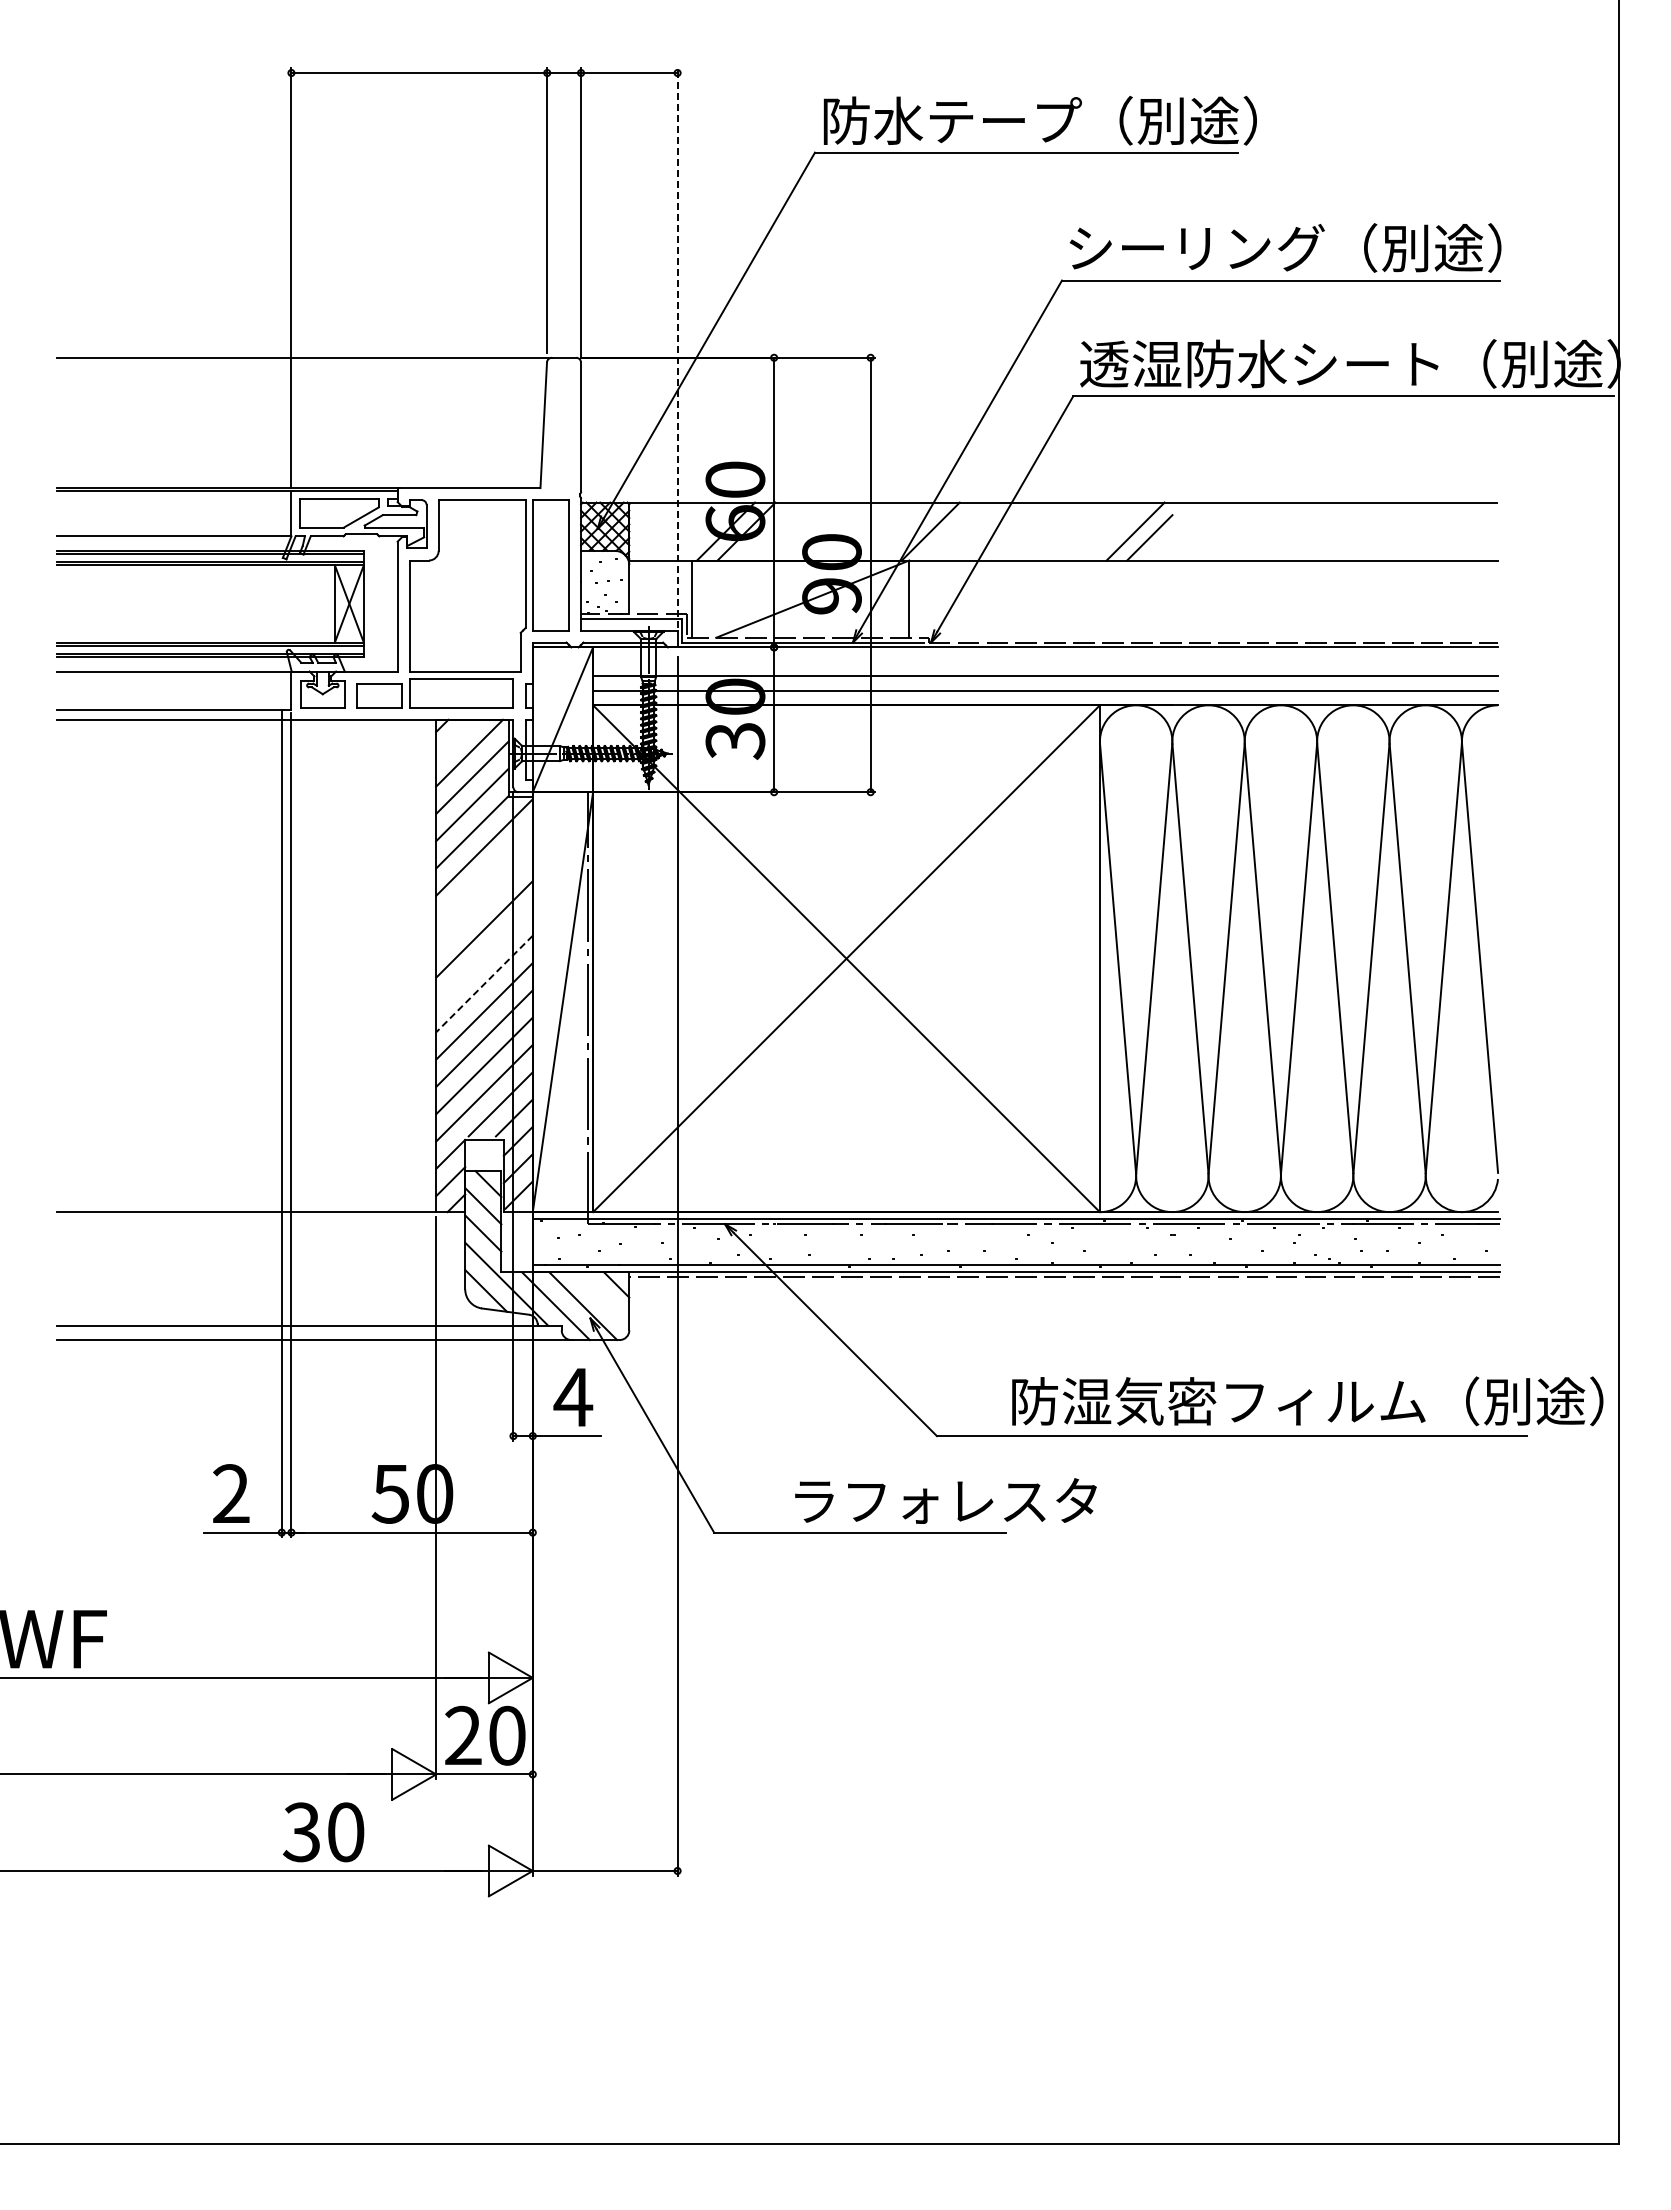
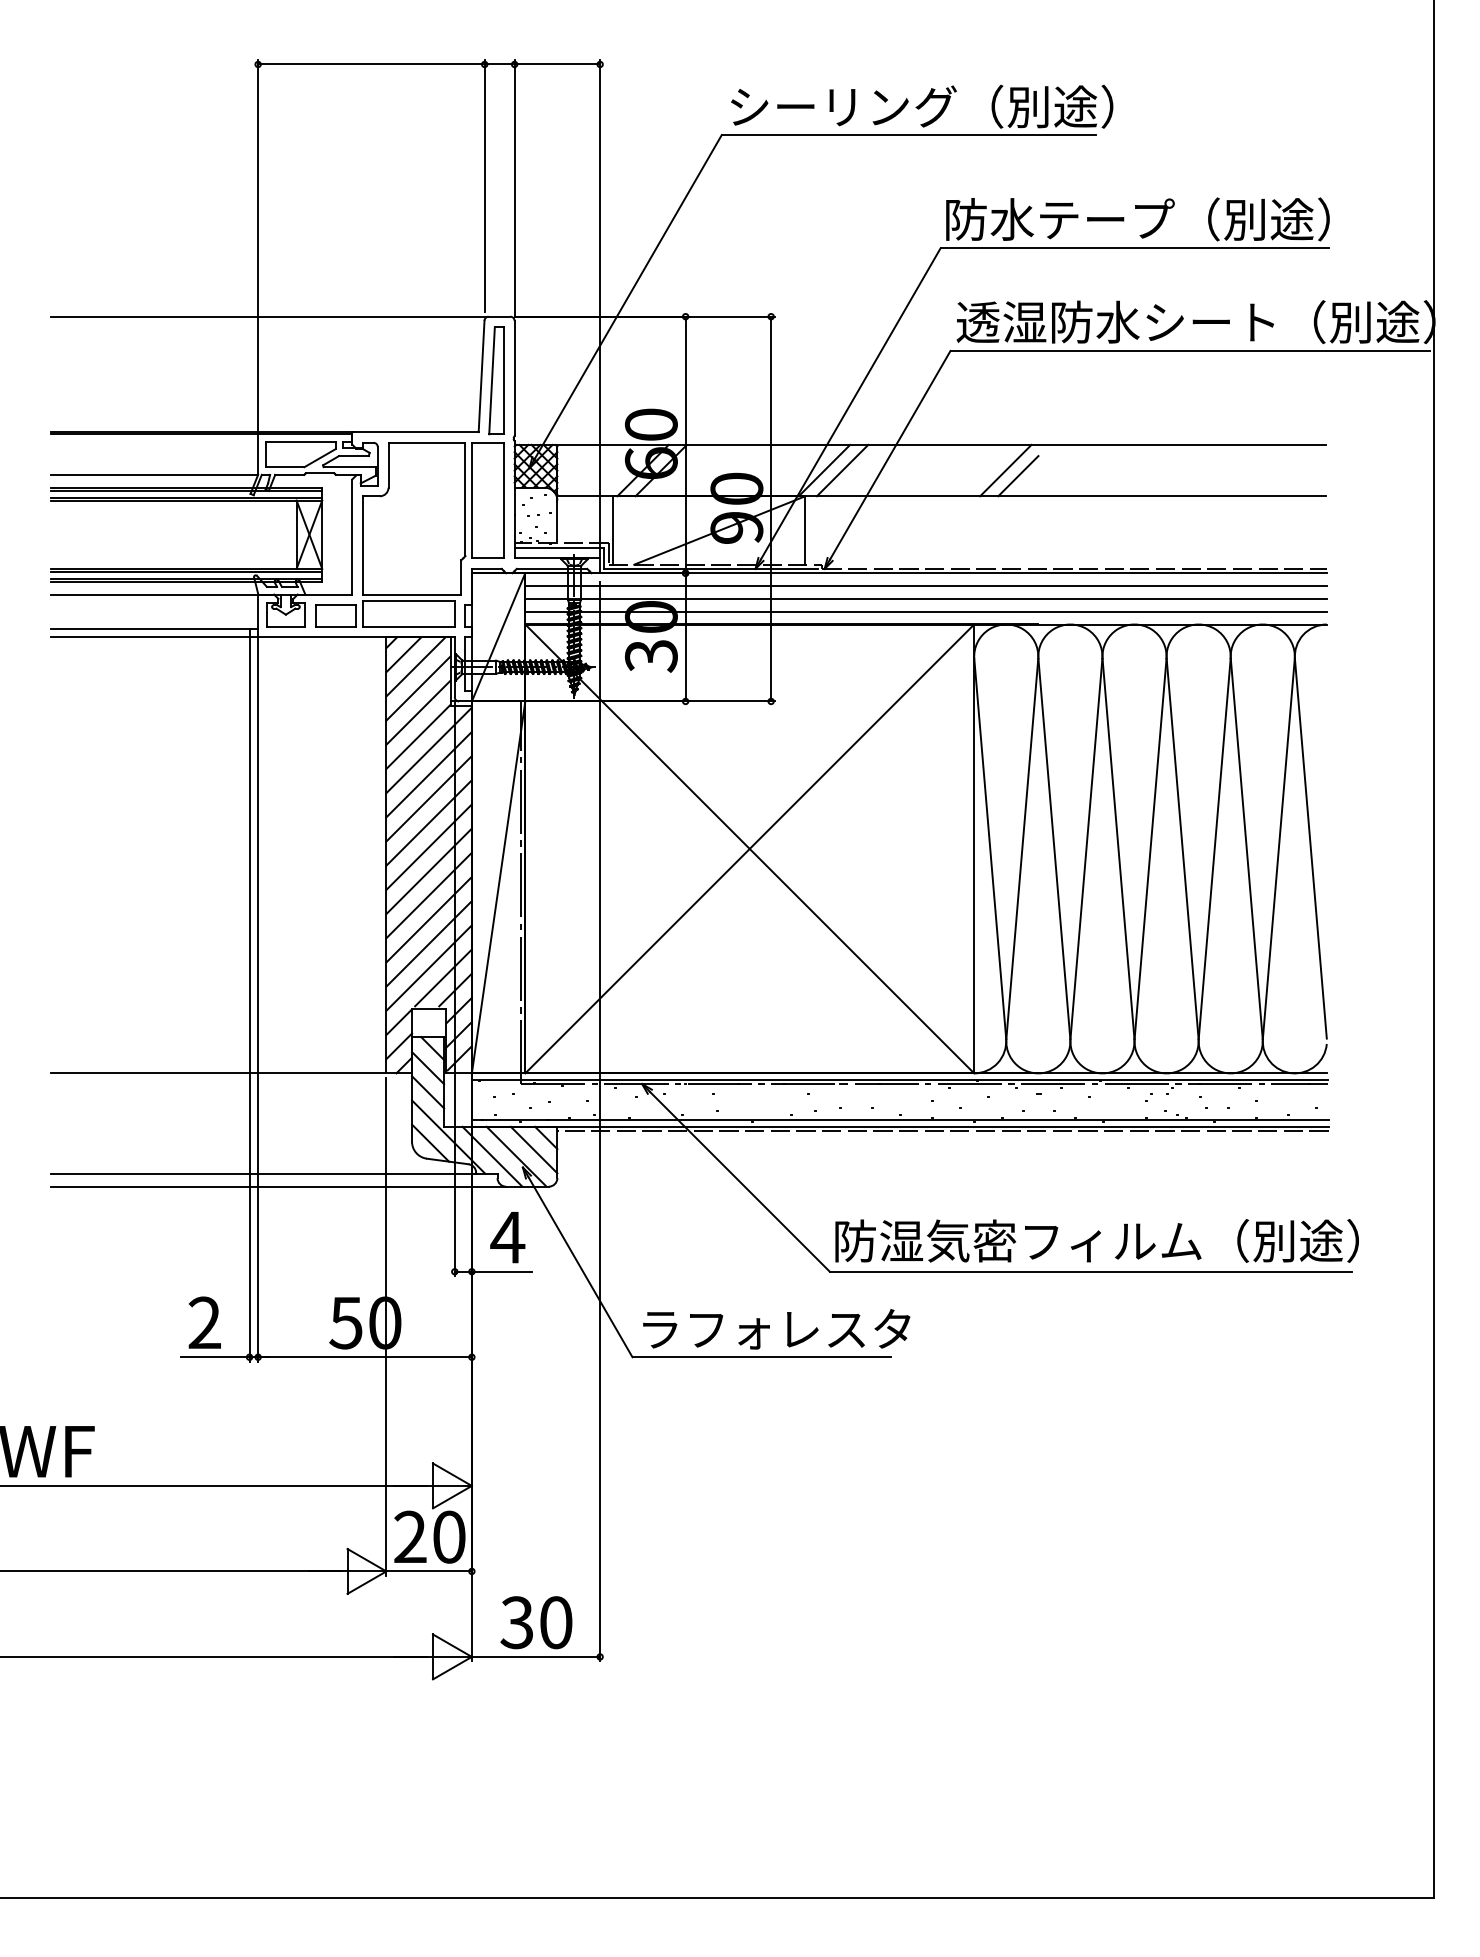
text: (952, 120) -> (843, 106), 防水テープ（別途） -> シーリング（別途）
text: (1197, 247) -> (1060, 219), シーリング（別途） -> 防水テープ（別途）
line: (677, 348) -> (600, 308), dashed -> solid
part: (560, 430) -> (496, 381), added
line: (951, 531) -> (842, 470), added
line: (1045, 661) -> (925, 585), added
line: (455, 739) -> (403, 654), added
line: (484, 874) -> (429, 774), added
line: (484, 901) -> (429, 798), added
line: (484, 956) -> (429, 846), added
line: (484, 984) -> (429, 871), dashed -> solid
line: (602, 1298) -> (533, 1149), added
text: (1307, 1401) -> (1096, 1241), moved
text: (945, 1500) -> (776, 1328), moved
text: (323, 1832) -> (536, 1622), moved

